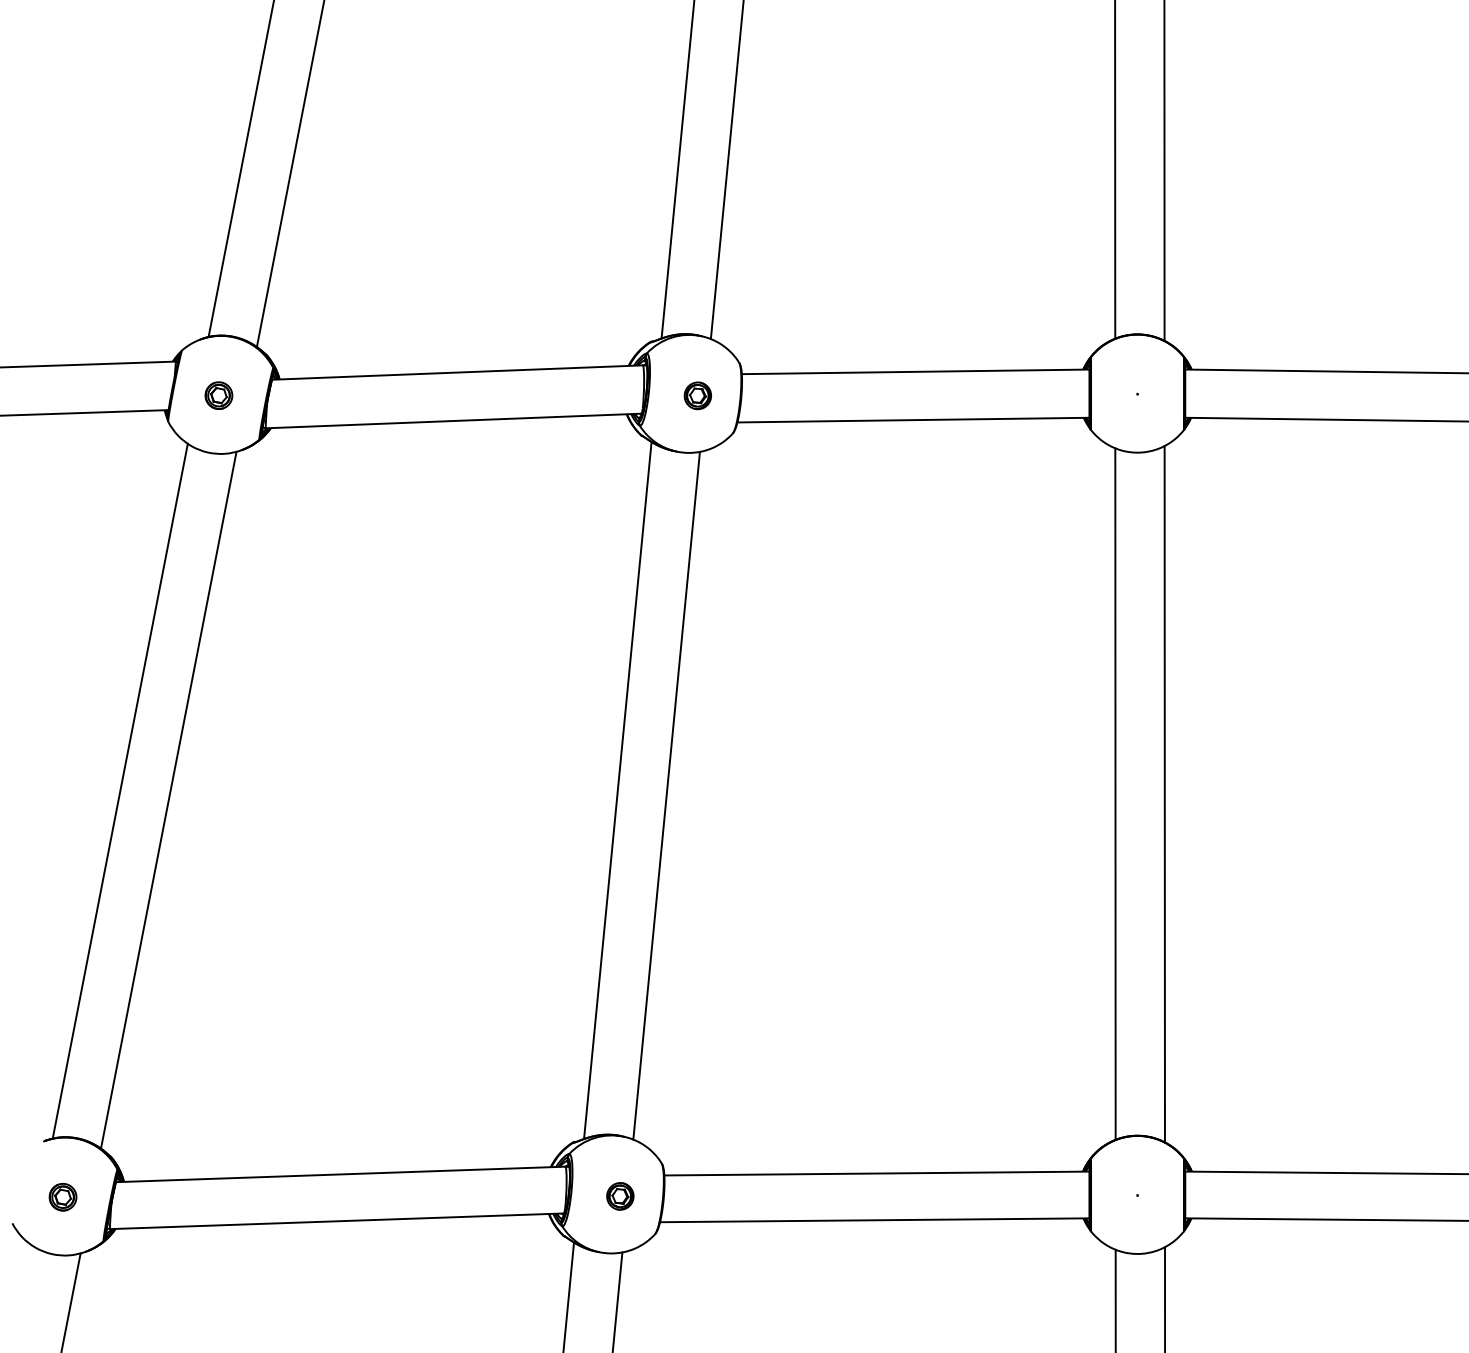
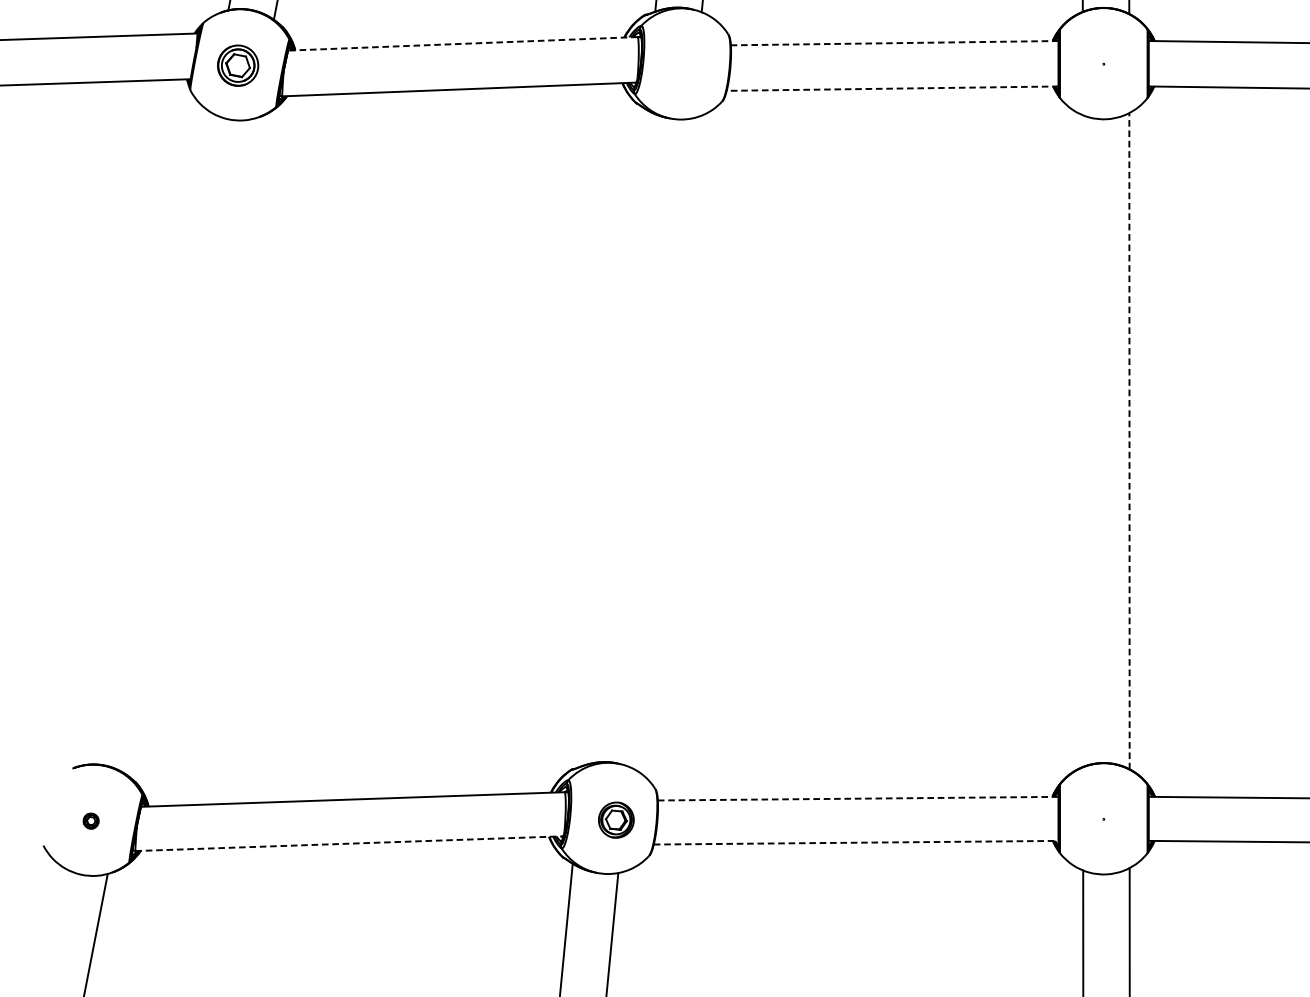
line: (915, 371) -> (894, 42), solid -> dashed
line: (457, 372) -> (462, 43), solid -> dashed
part: (218, 395) -> (237, 65), size x1.6
part: (697, 395) -> (689, 65), removed
line: (913, 420) -> (892, 89), solid -> dashed
line: (119, 790) -> (144, 437), removed
line: (617, 790) -> (613, 437), removed
line: (1115, 793) -> (1083, 440), removed
line: (1164, 793) -> (1129, 440), solid -> dashed
line: (666, 795) -> (659, 442), removed
line: (168, 799) -> (190, 446), removed
line: (876, 1173) -> (857, 798), solid -> dashed
part: (620, 1196) -> (616, 820), size x1.4
part: (62, 1197) -> (90, 821), size x0.6
line: (874, 1220) -> (855, 842), solid -> dashed
line: (337, 1221) -> (349, 843), solid -> dashed

